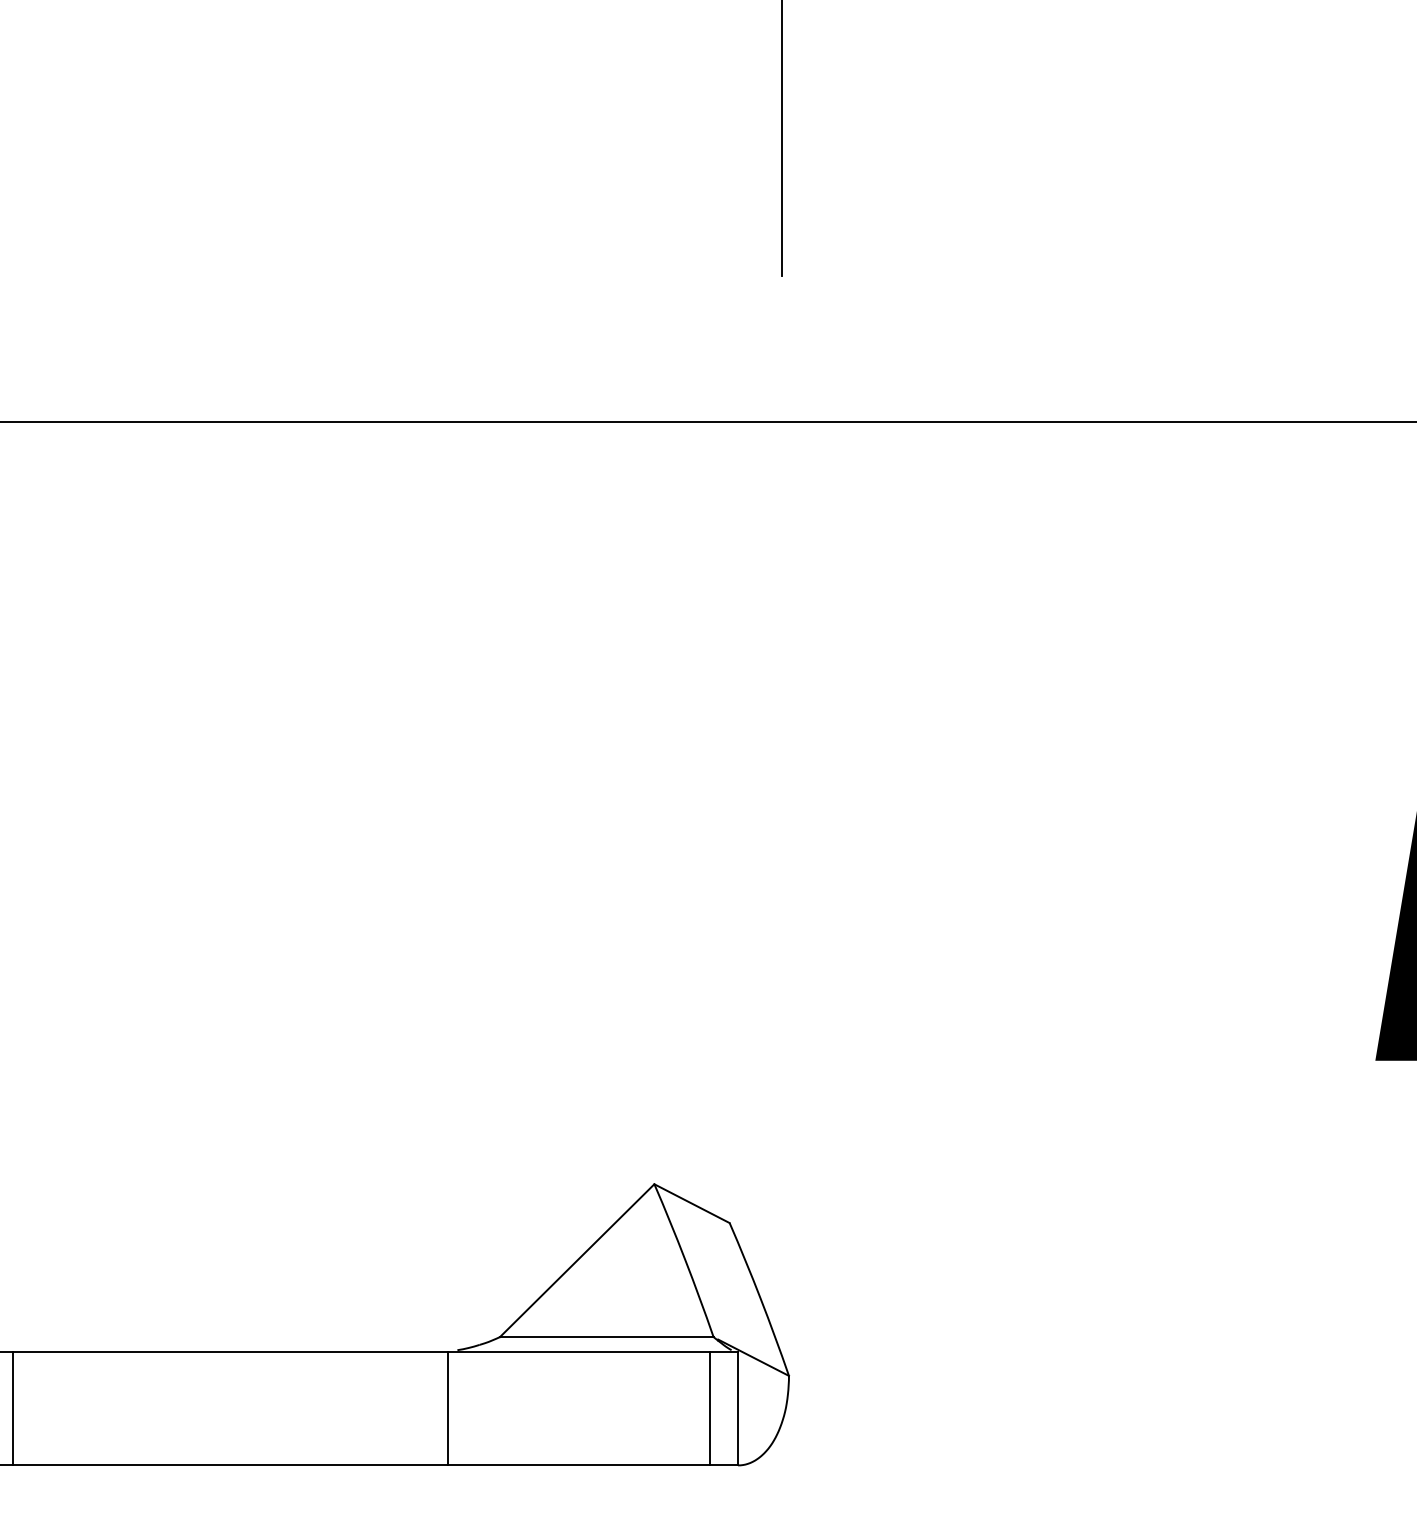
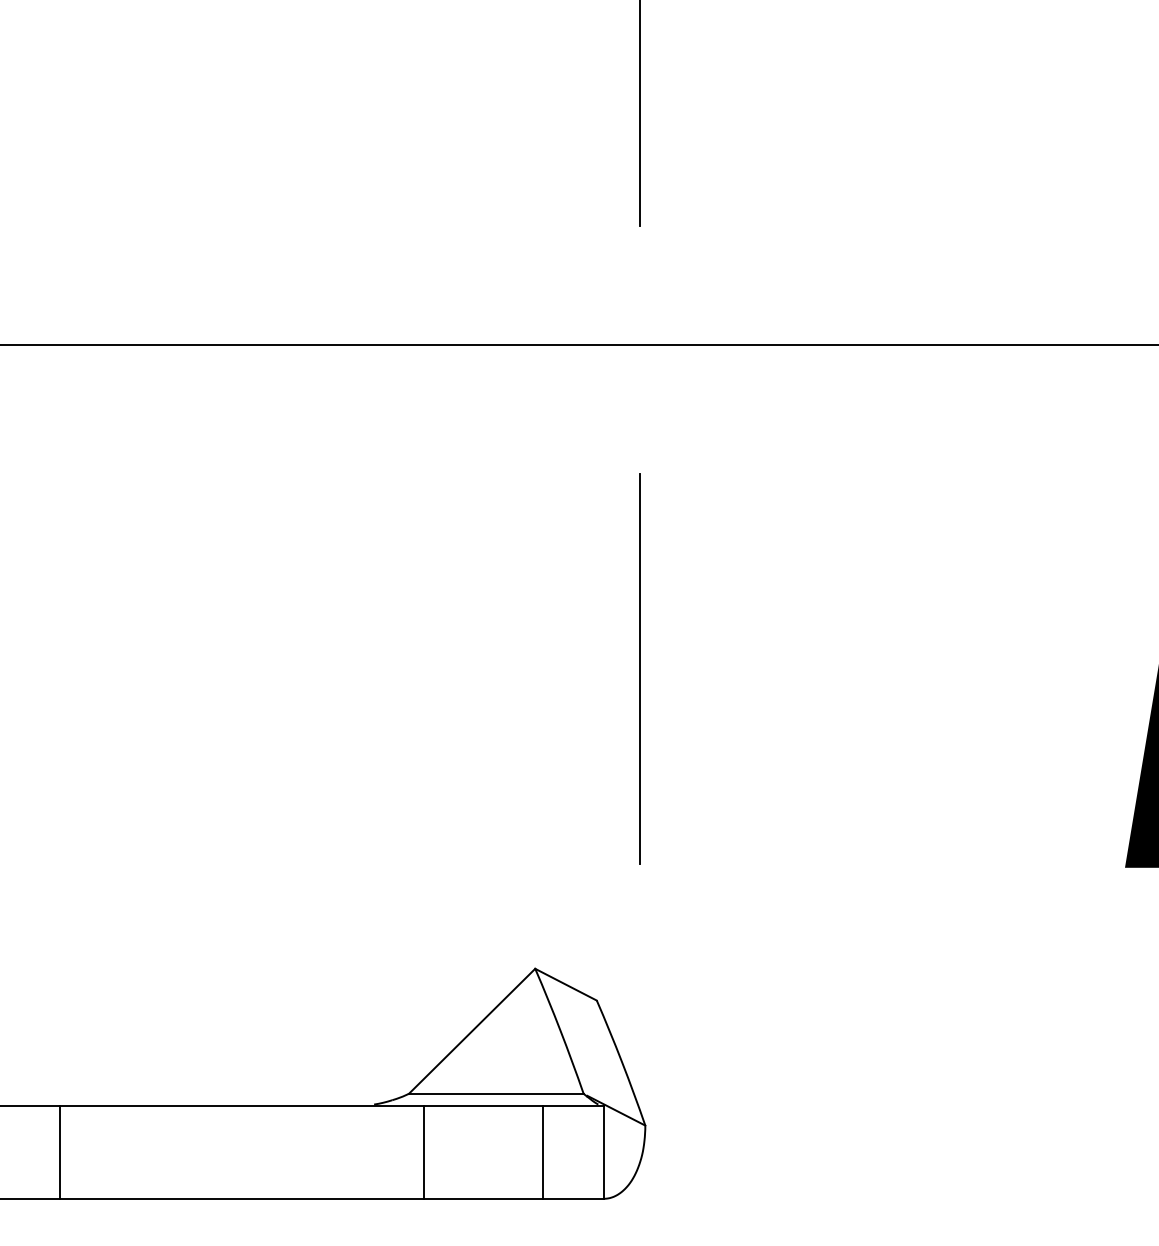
line: (781, 817) -> (639, 668), added
line: (12, 1408) -> (59, 1152), moved
line: (448, 1408) -> (424, 1152), moved
line: (709, 1408) -> (542, 1152), moved

